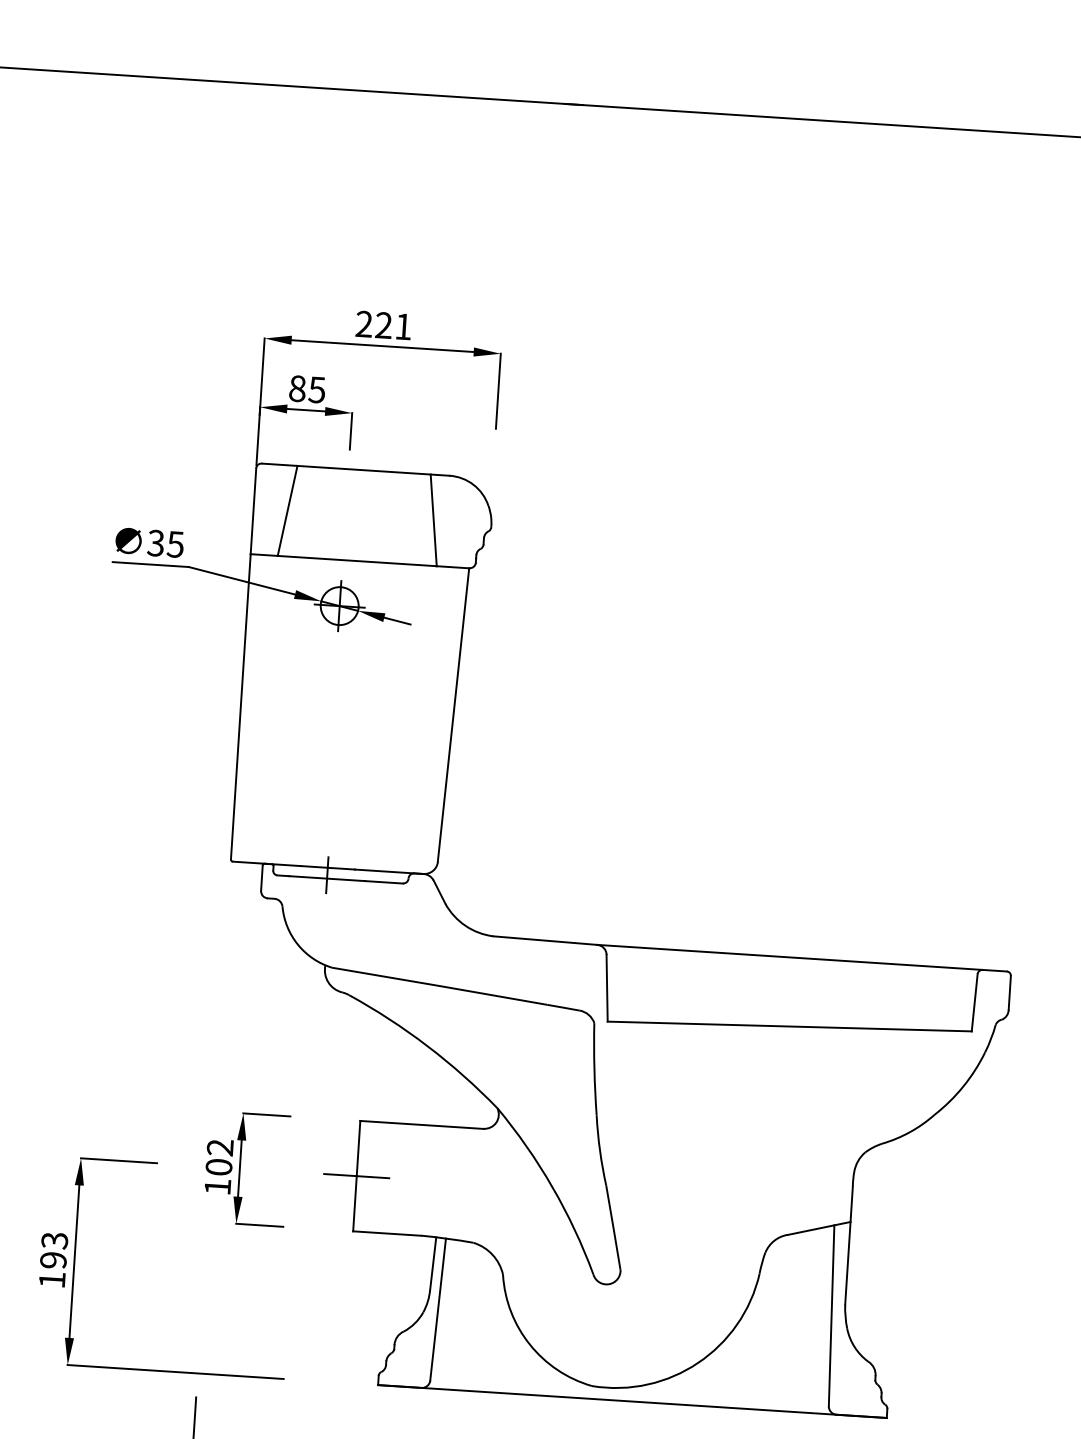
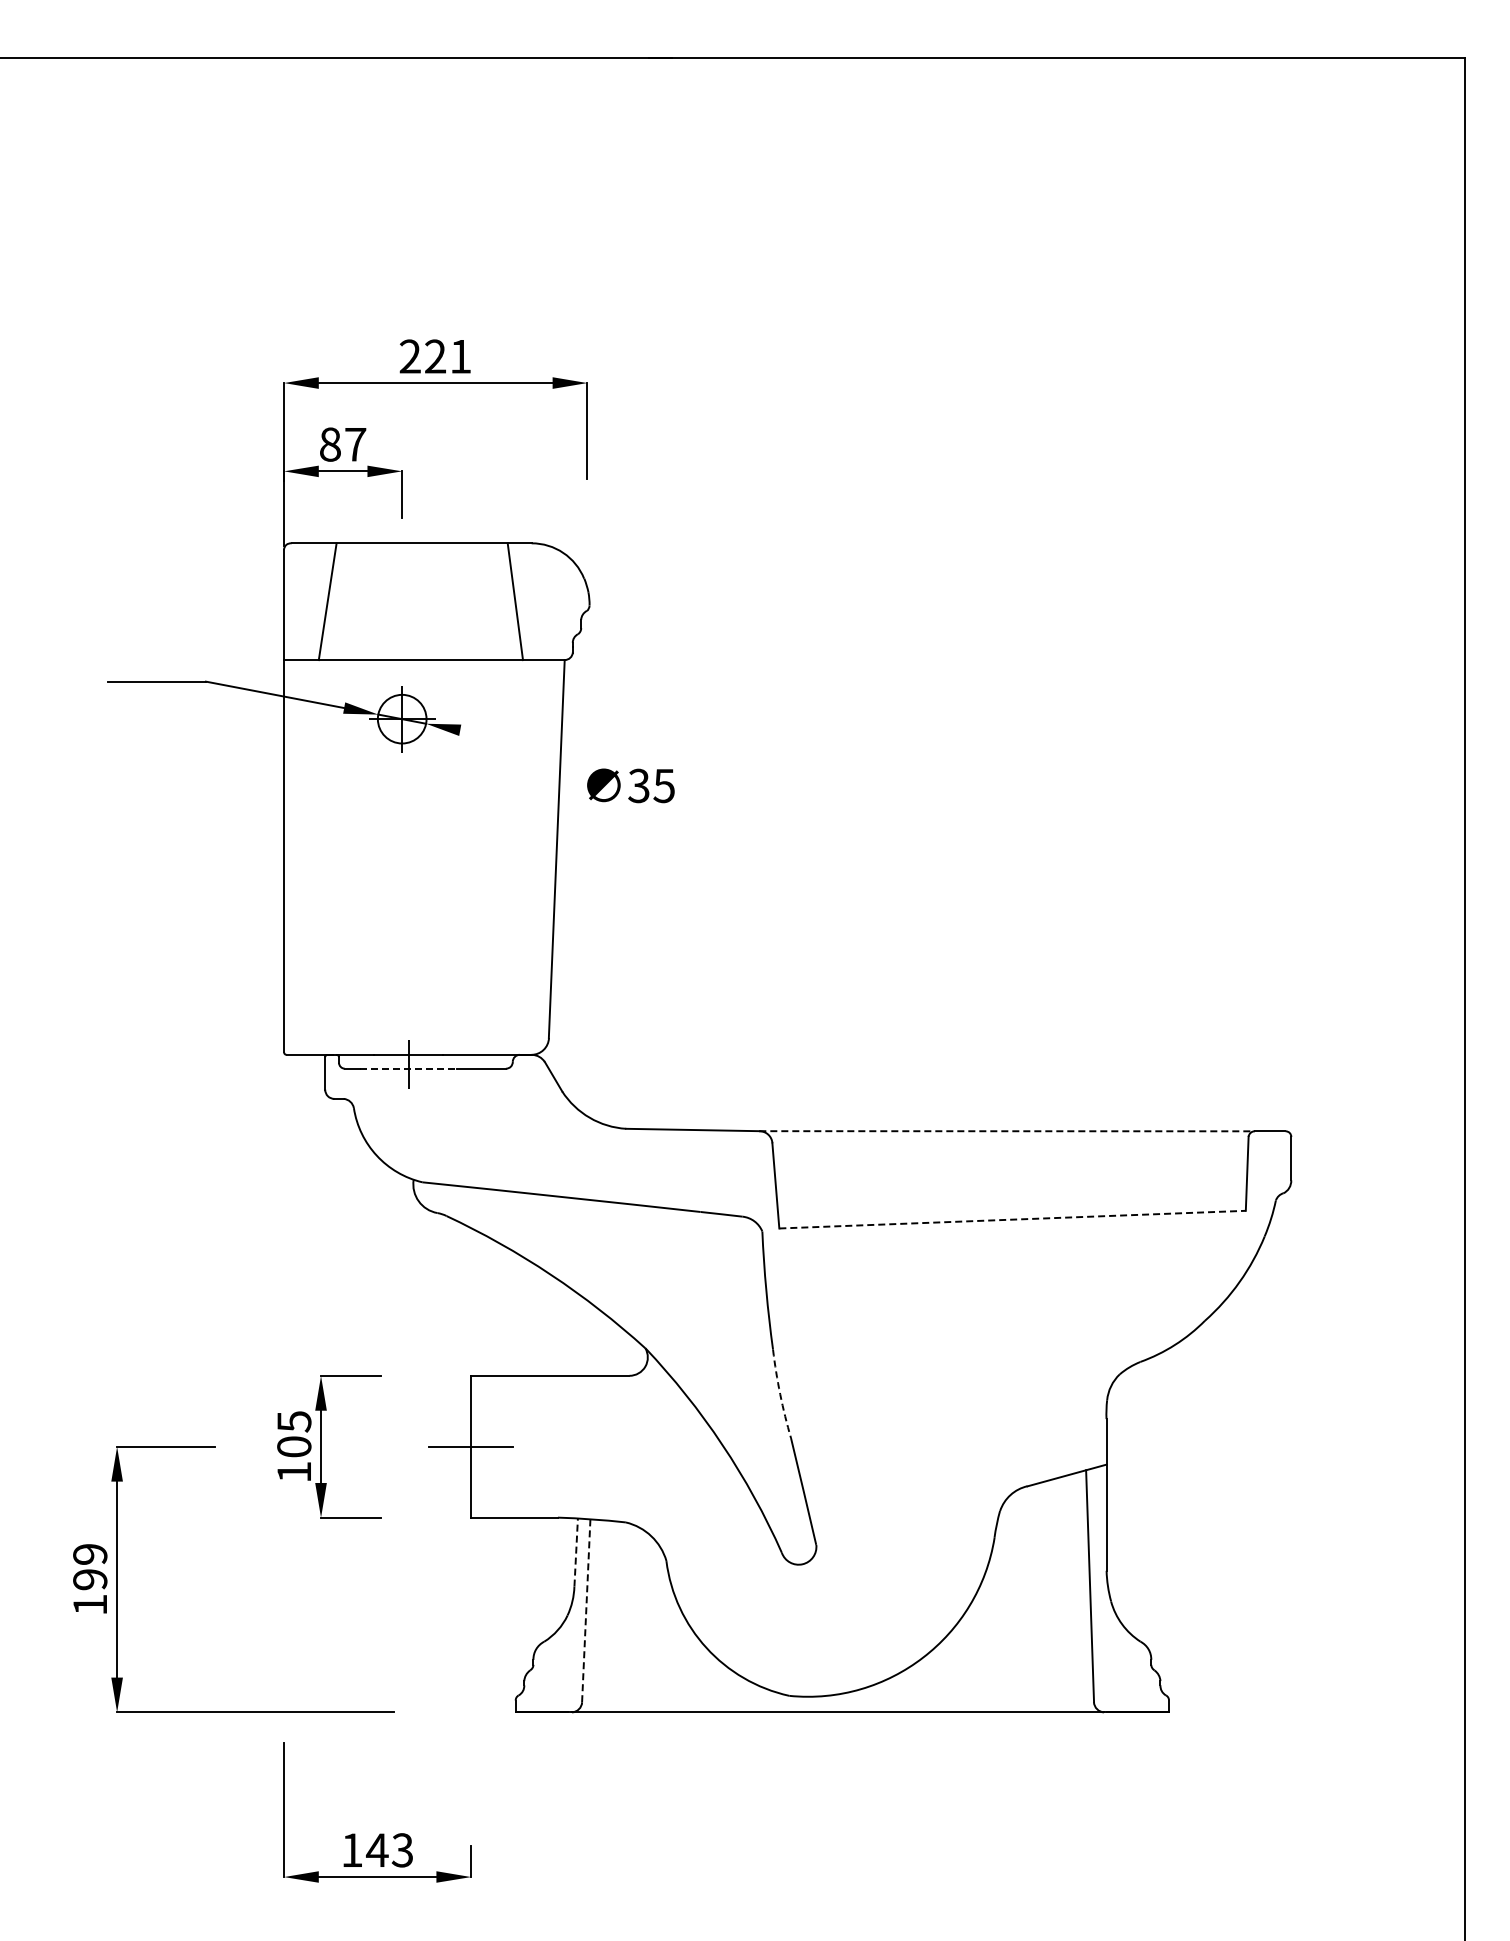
text: (317, 389) -> (355, 444), 85 -> 87
text: (149, 542) -> (630, 785), moved
line: (397, 621) -> (477, 733), removed
line: (327, 878) -> (408, 1068), solid -> dashed
line: (790, 957) -> (1007, 1131), solid -> dashed
line: (790, 1026) -> (1013, 1219), solid -> dashed
text: (220, 1147) -> (294, 1421), 102 -> 105
arc: (600, 1150) -> (780, 1394), solid -> dashed
text: (54, 1240) -> (90, 1554), 193 -> 199
line: (433, 1263) -> (576, 1552), solid -> dashed
line: (438, 1309) -> (586, 1610), solid -> dashed

